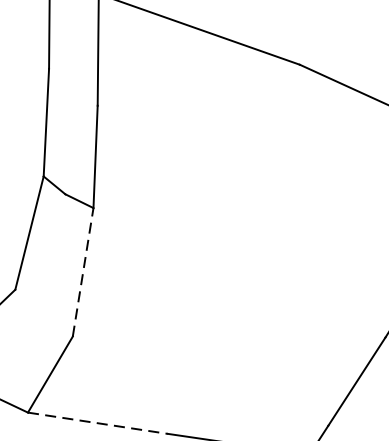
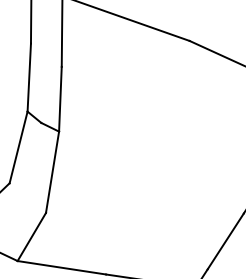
line: (83, 271) -> (52, 171), dashed -> solid
line: (97, 422) -> (61, 267), dashed -> solid

